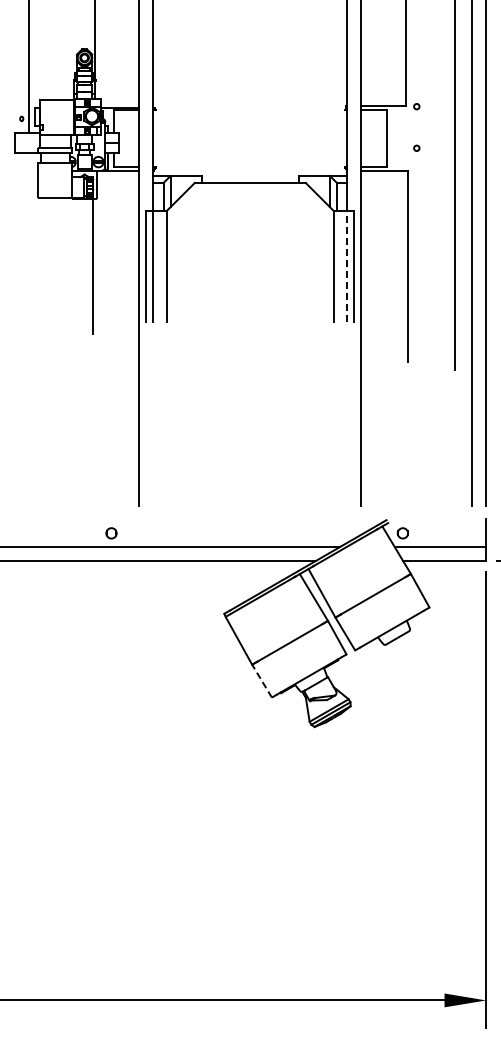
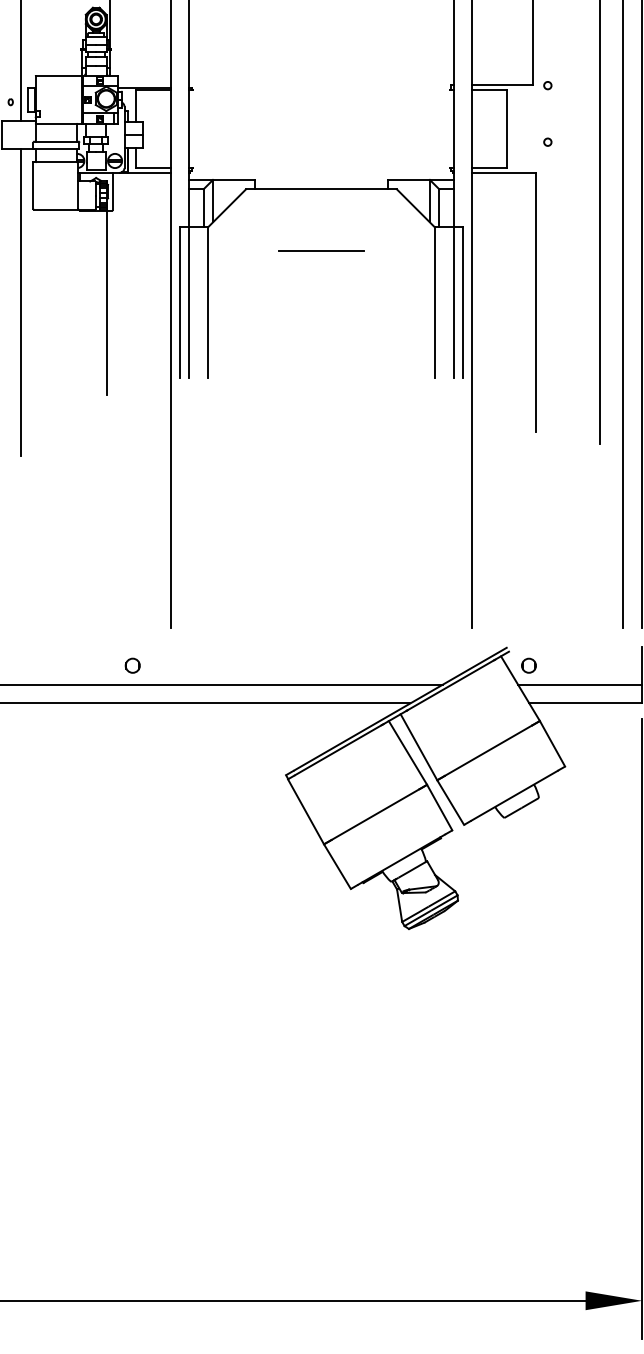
line: (250, 227) -> (321, 249), added
line: (29, 266) -> (21, 302), added
line: (347, 266) -> (453, 302), dashed -> solid
line: (261, 680) -> (336, 865), dashed -> solid

